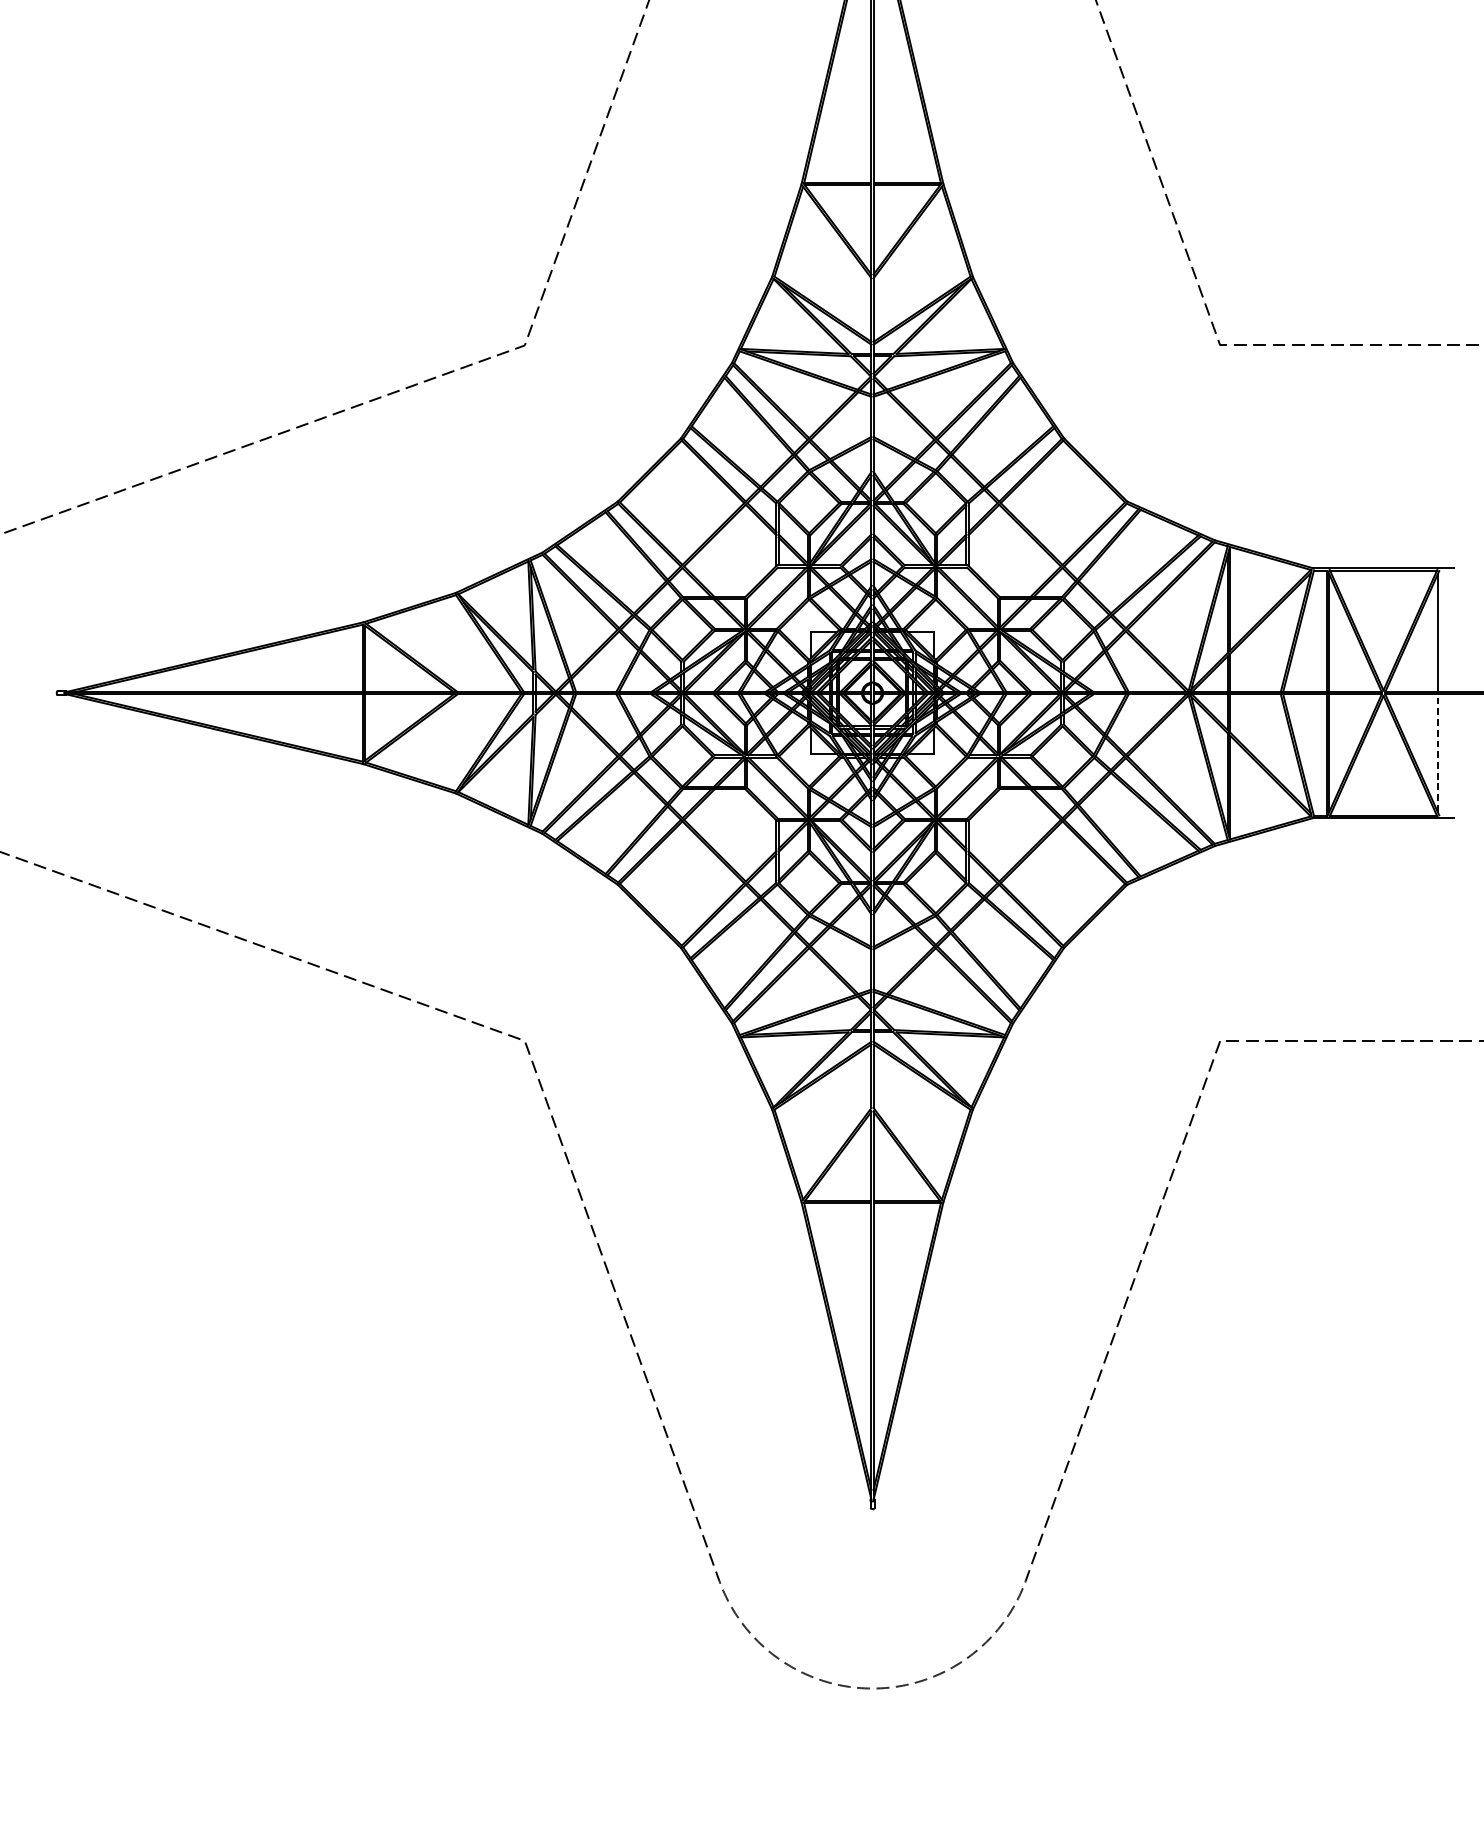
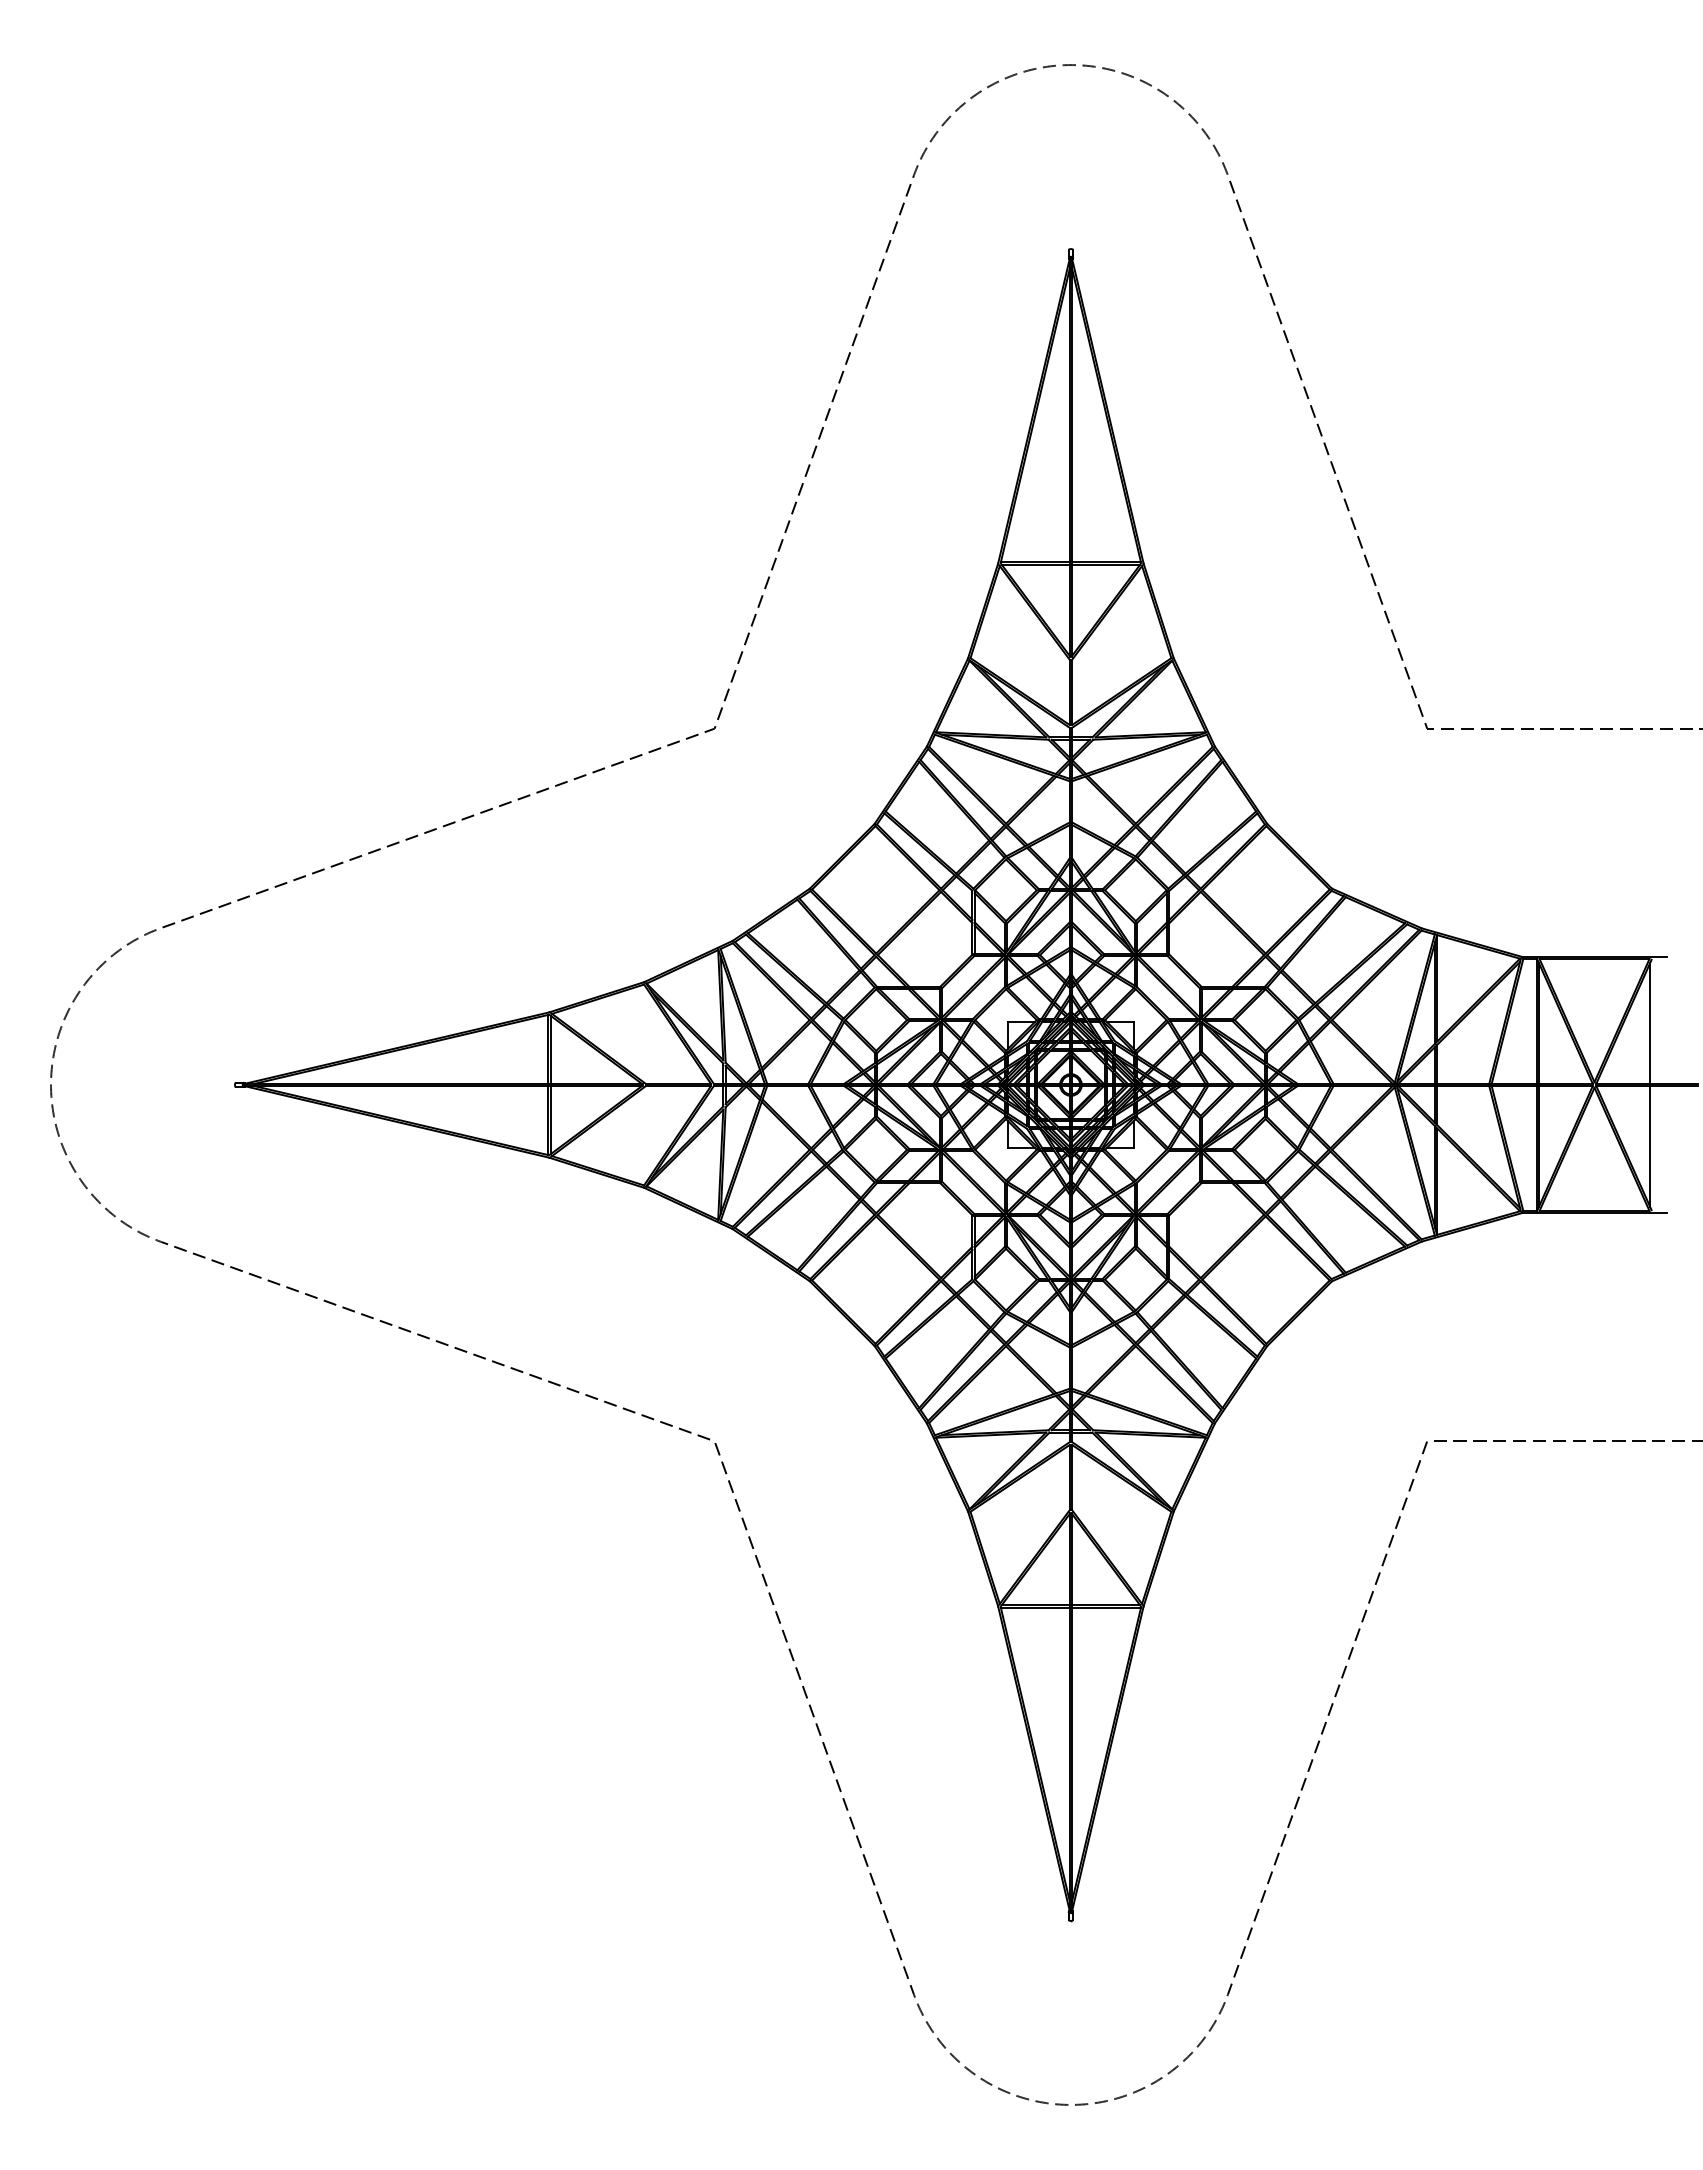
line: (1438, 752) -> (1650, 1145), dashed -> solid

